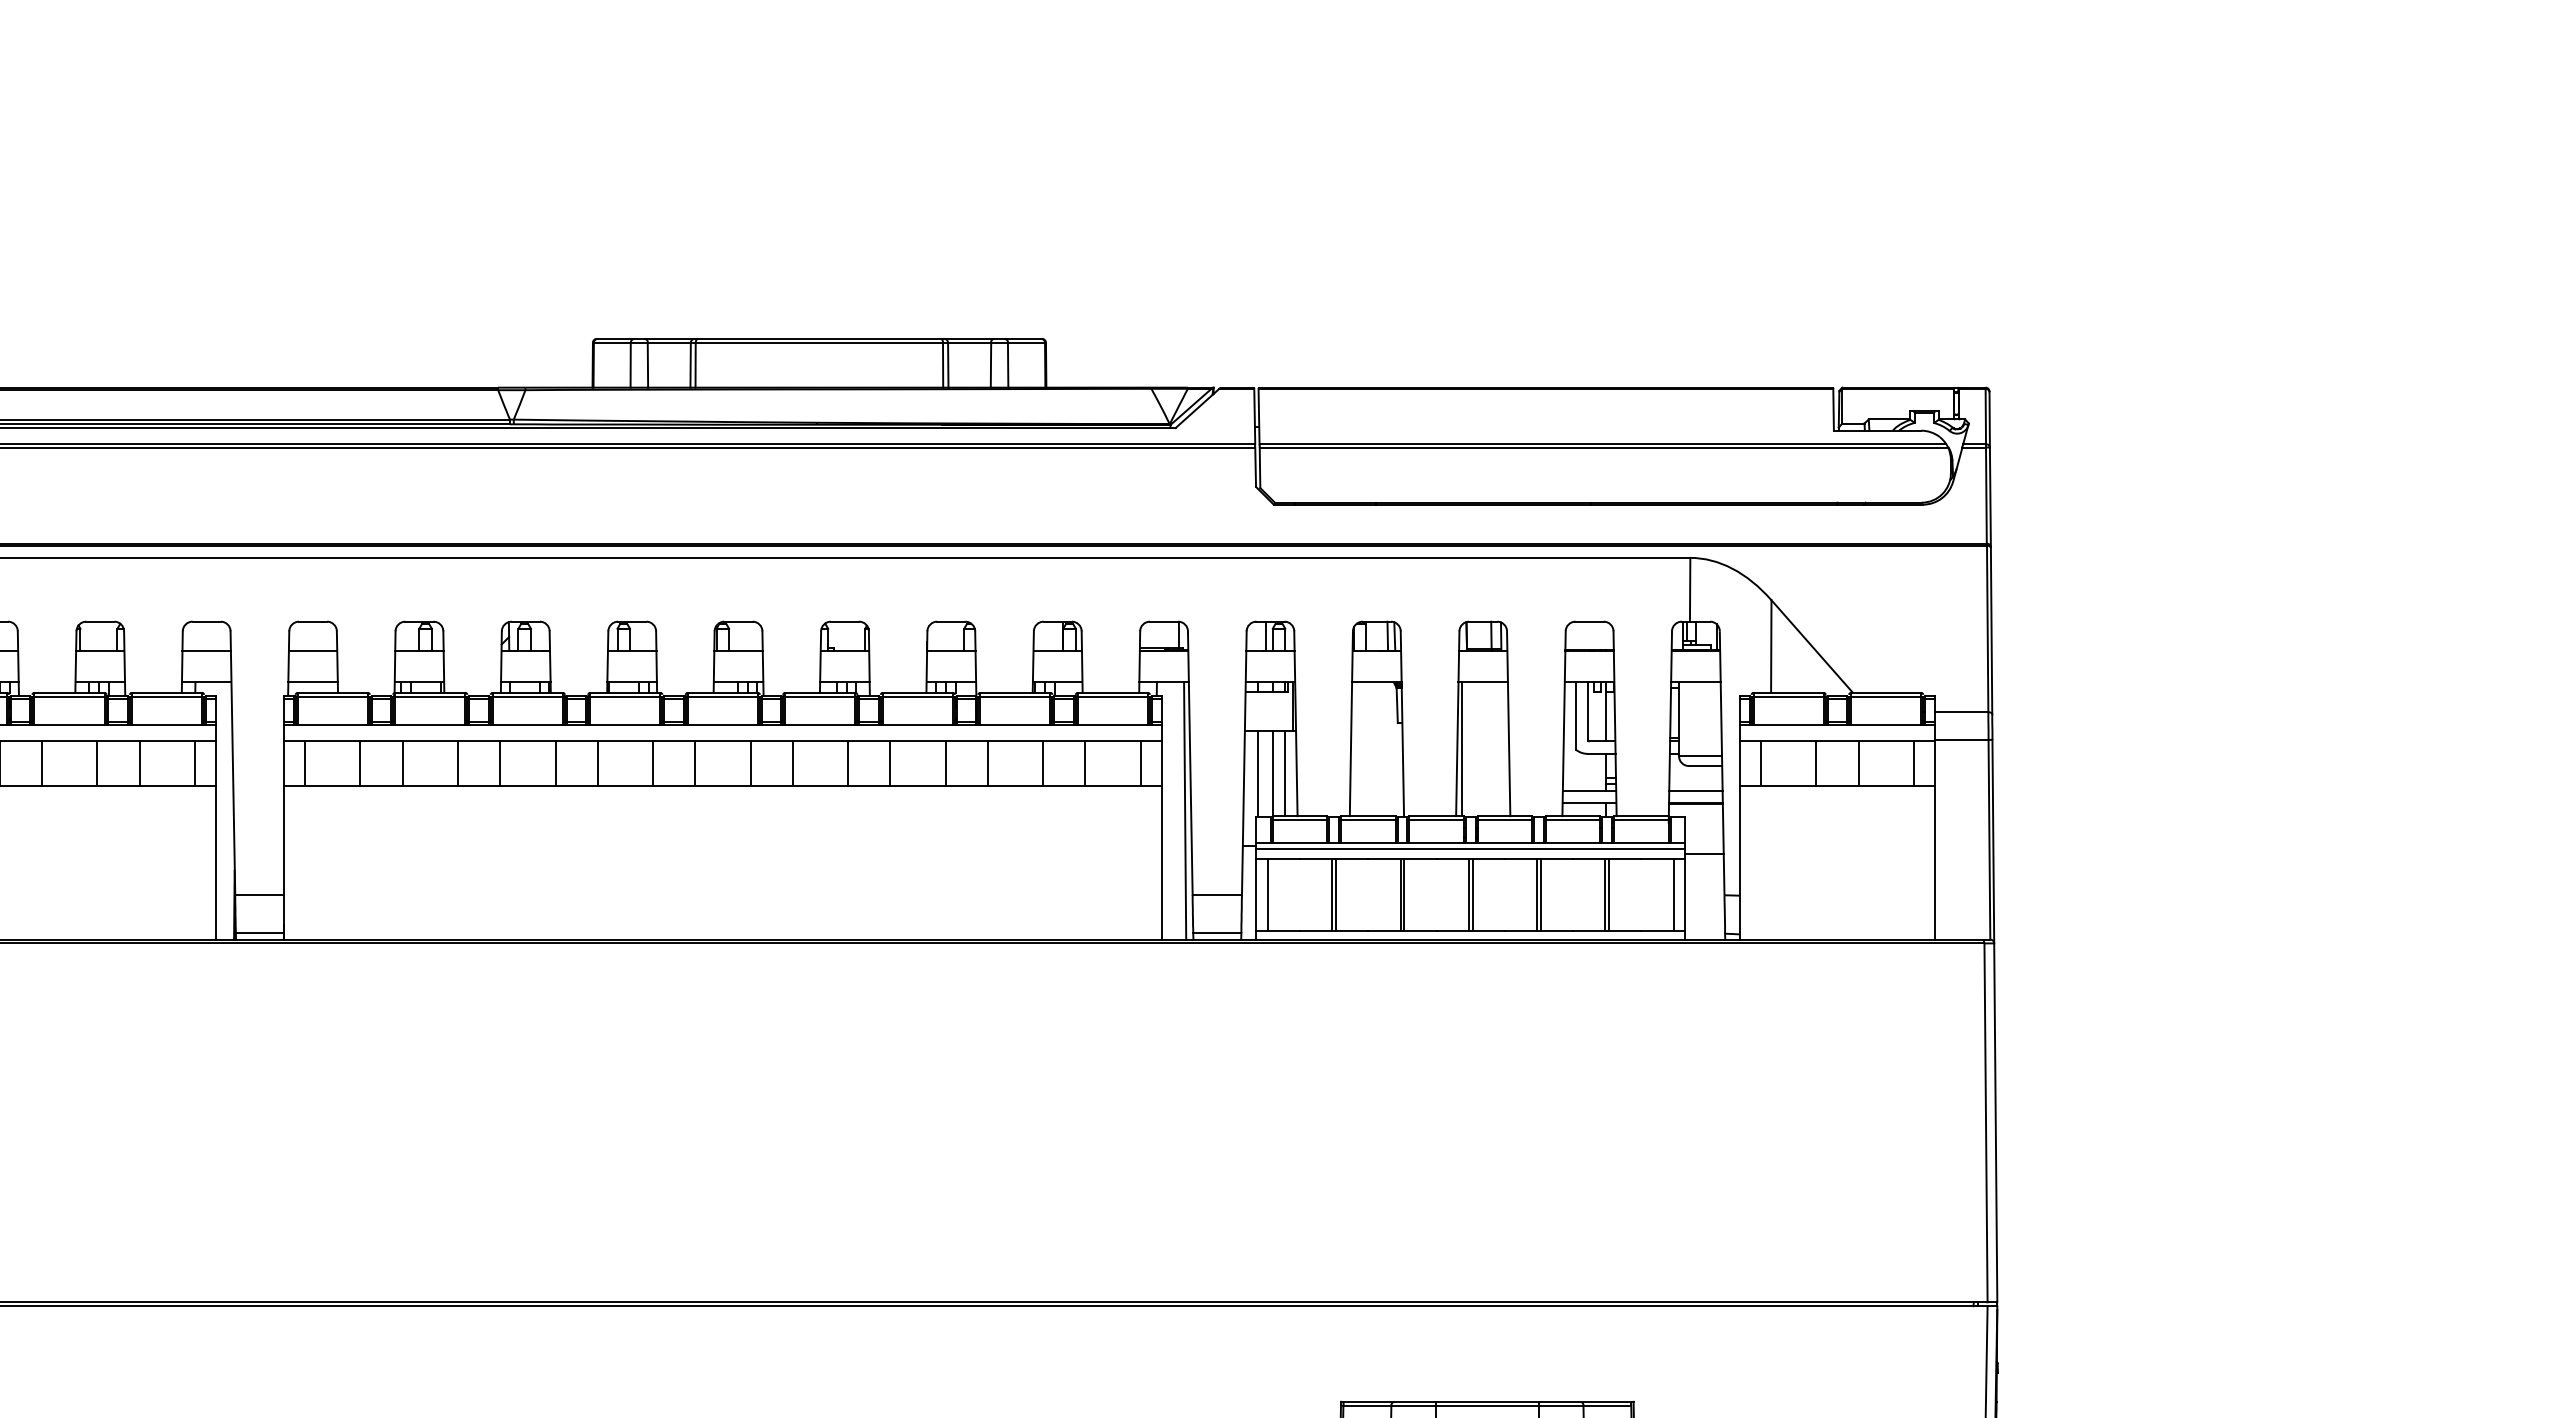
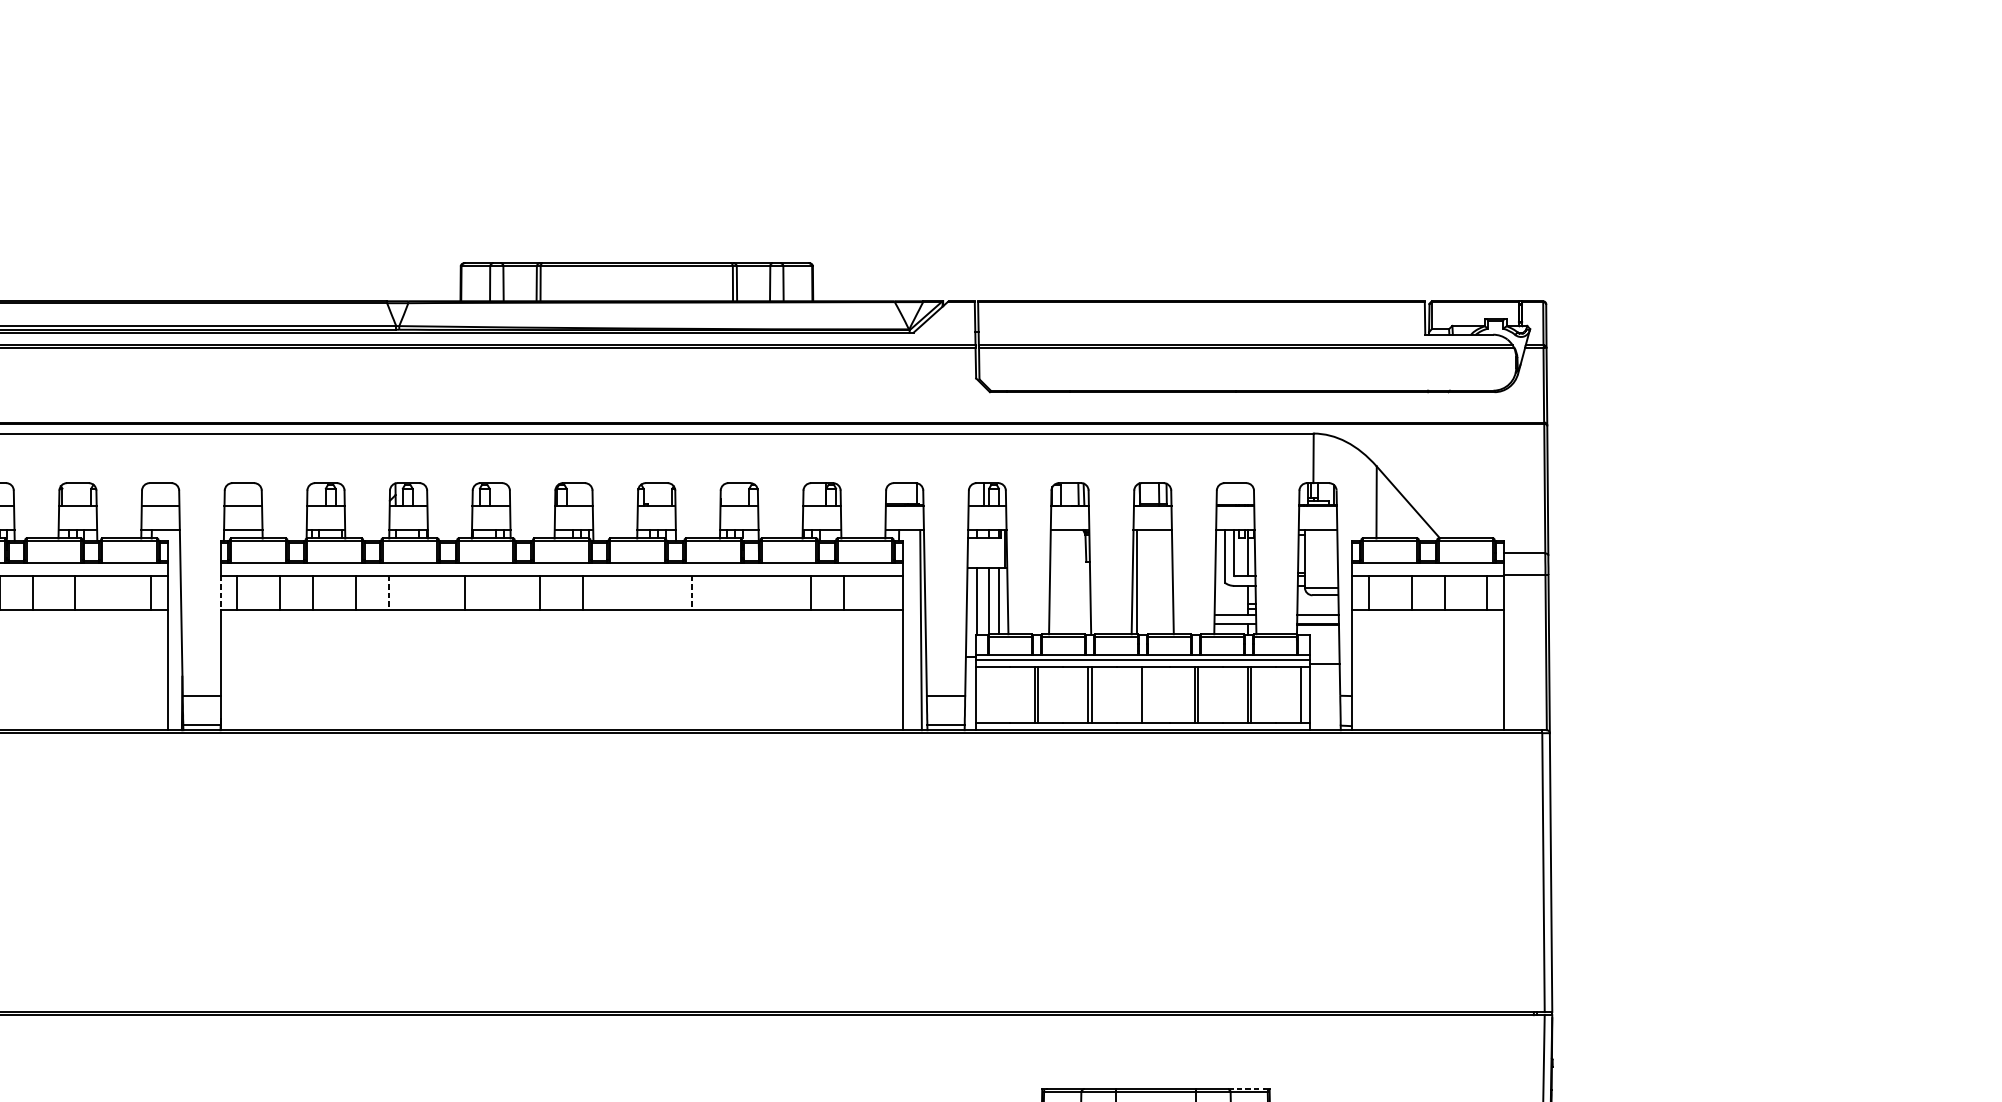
line: (139, 762) -> (108, 592), removed
line: (555, 762) -> (431, 592), removed
line: (653, 762) -> (507, 592), removed
line: (792, 762) -> (615, 592), removed
line: (848, 762) -> (659, 592), removed
line: (945, 762) -> (734, 592), removed
line: (987, 762) -> (767, 592), removed
line: (1140, 762) -> (886, 592), removed
line: (284, 763) -> (221, 593), solid -> dashed
line: (500, 763) -> (388, 593), solid -> dashed
line: (890, 763) -> (692, 593), solid -> dashed
line: (1267, 894) -> (985, 695), removed
line: (1472, 894) -> (1144, 695), removed
line: (1604, 1401) -> (1246, 1089), solid -> dashed

